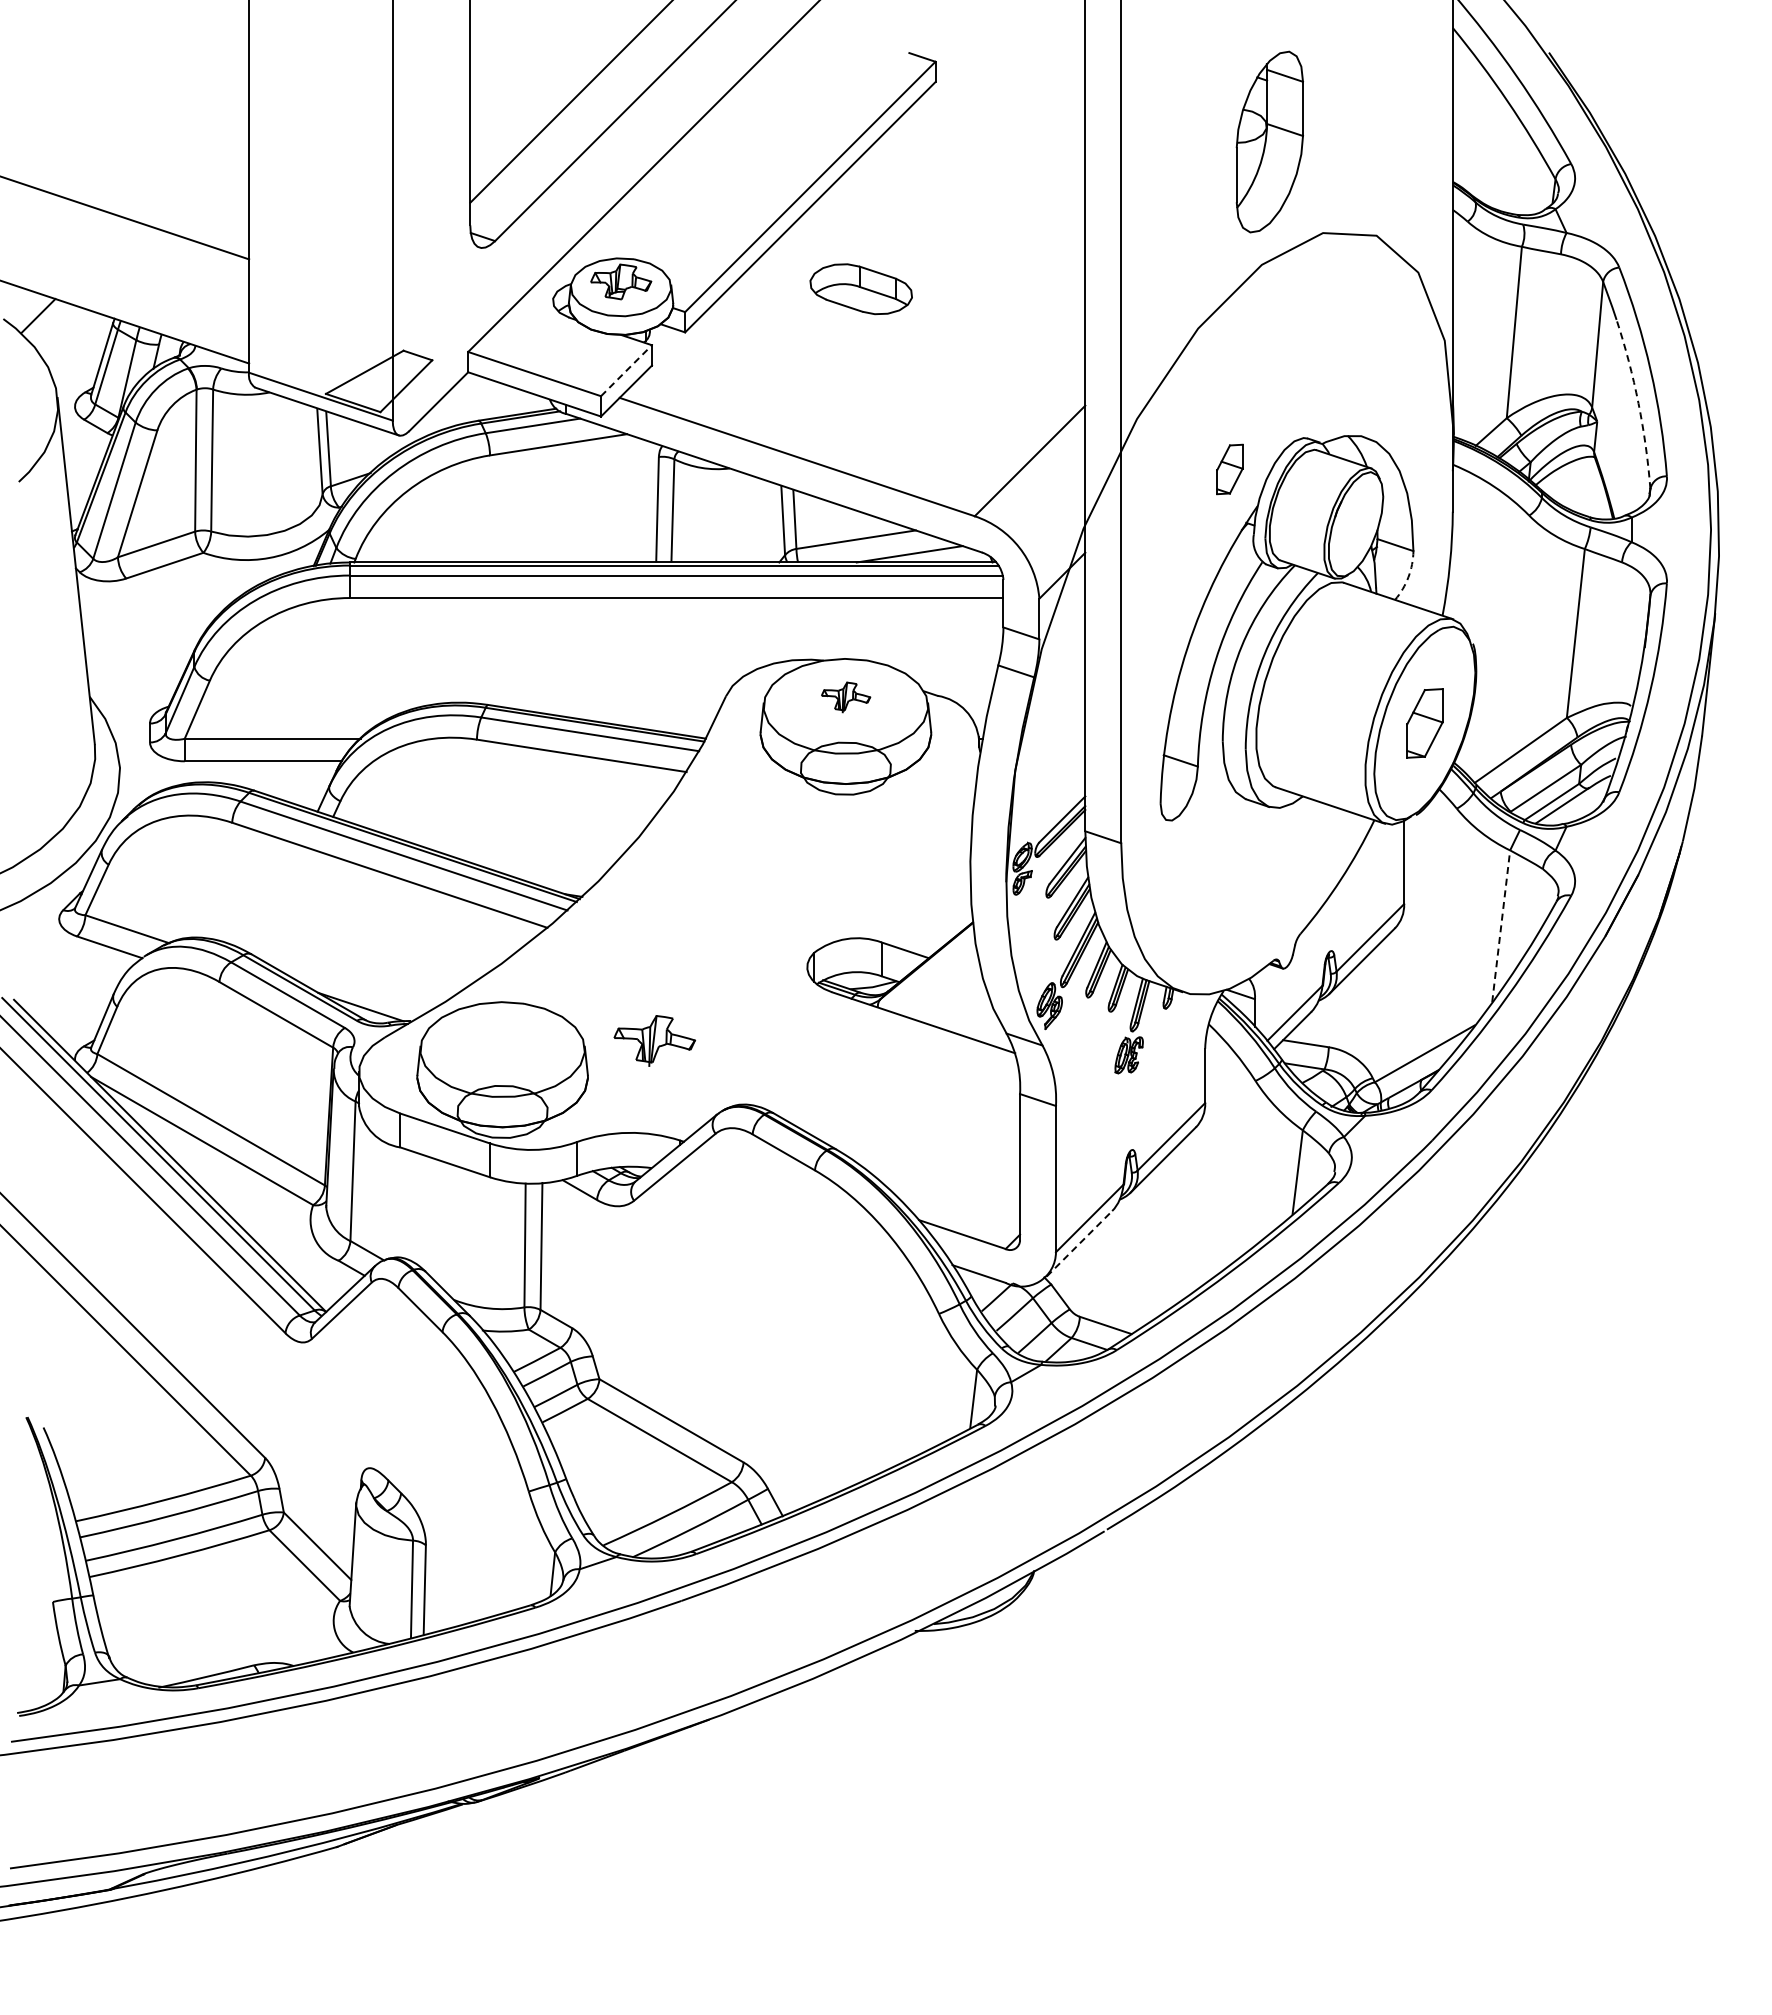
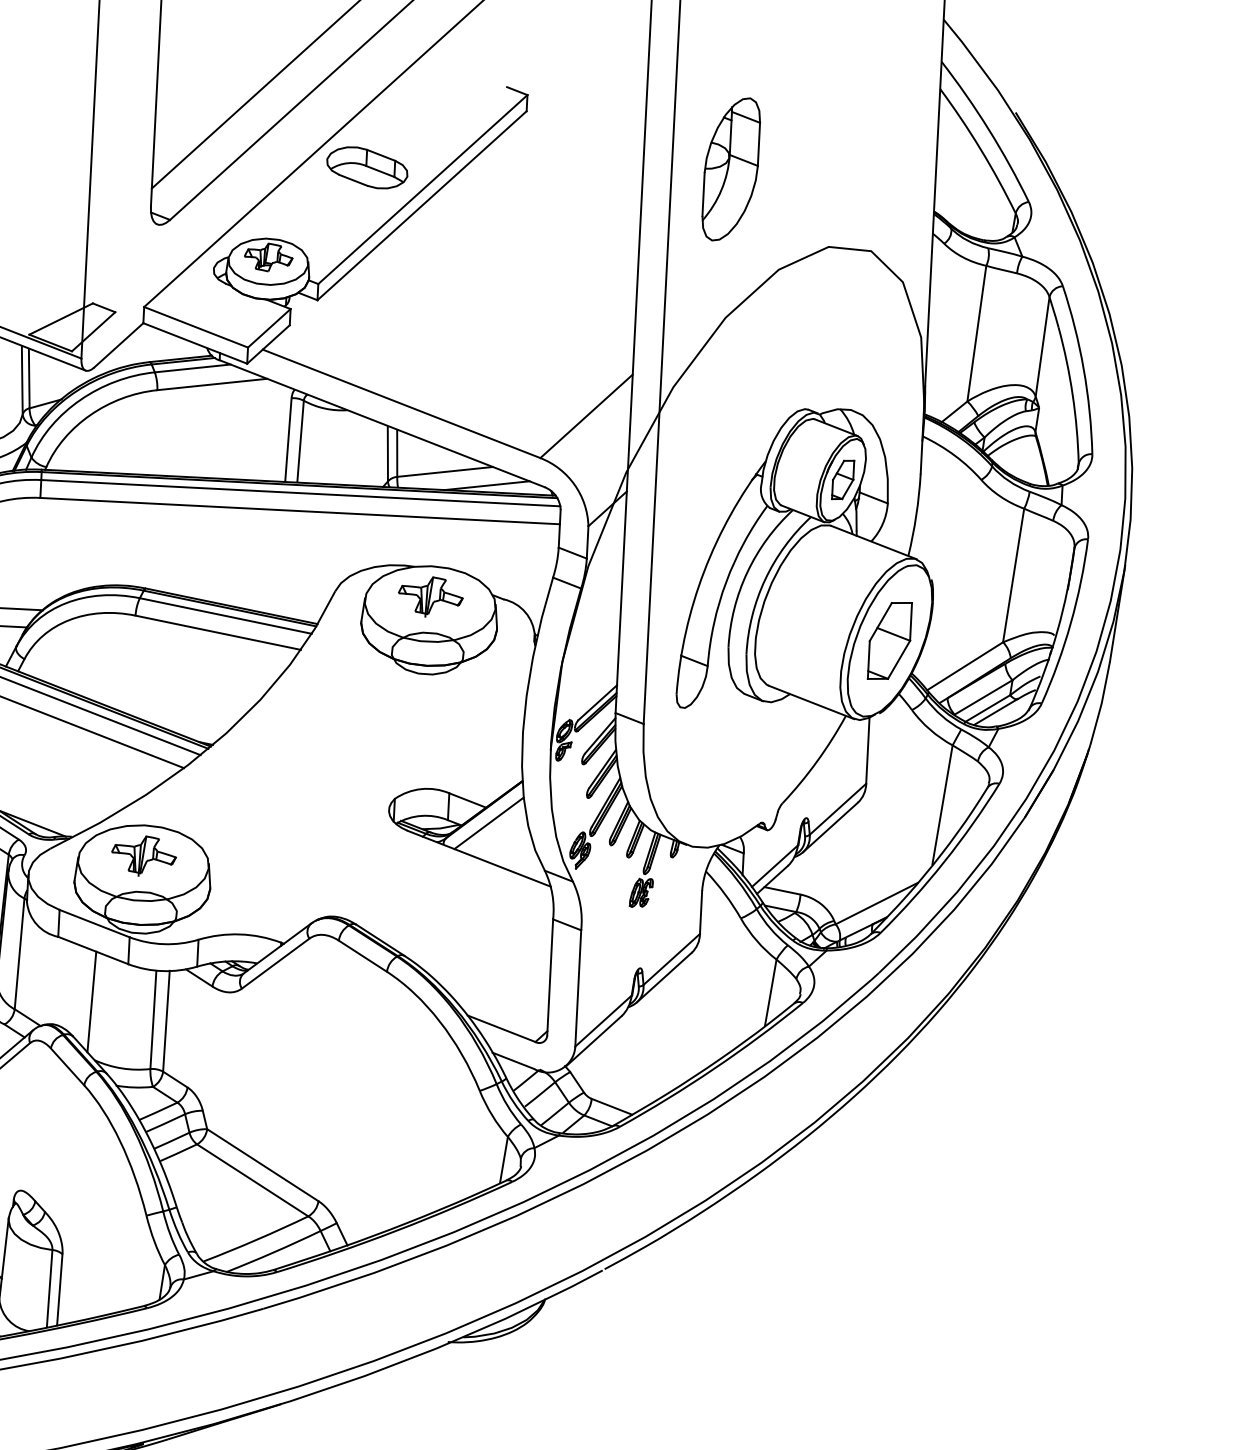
part: (1269, 141) -> (731, 168), moved
part: (860, 289) -> (366, 168), moved
line: (626, 370) -> (269, 328), dashed -> solid
arc: (1638, 403) -> (1072, 395), dashed -> solid
part: (1229, 469) -> (842, 479), moved
arc: (1408, 577) -> (882, 524), dashed -> solid
part: (845, 697) -> (430, 596), size x1.67
part: (1424, 723) -> (889, 640), size x1.43
line: (1501, 925) -> (942, 804), dashed -> solid
line: (933, 977) -> (488, 823), added
part: (654, 1040) -> (143, 855), moved
line: (446, 1226) -> (91, 1001), added
line: (1079, 1243) -> (594, 1040), dashed -> solid

